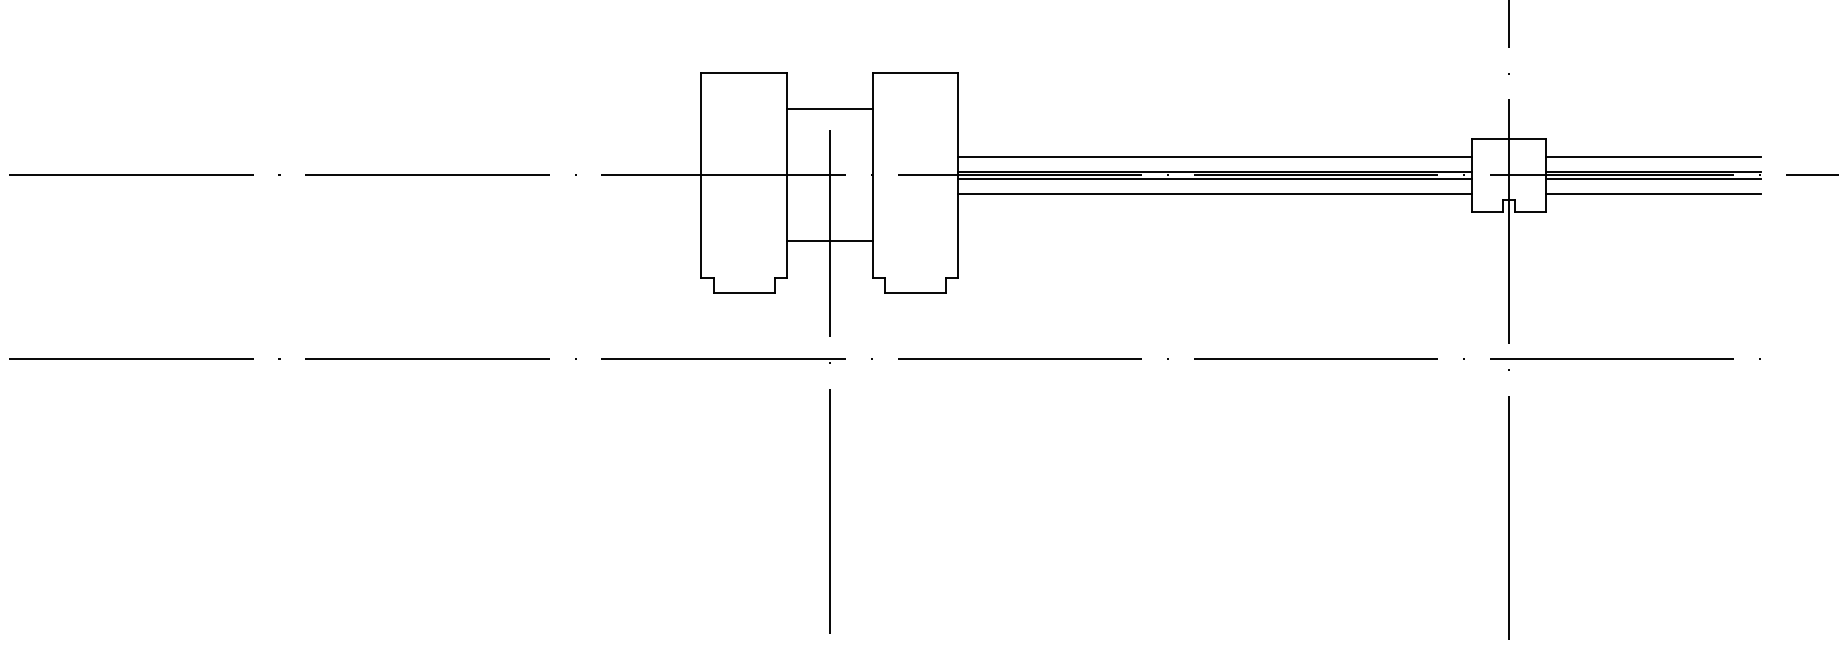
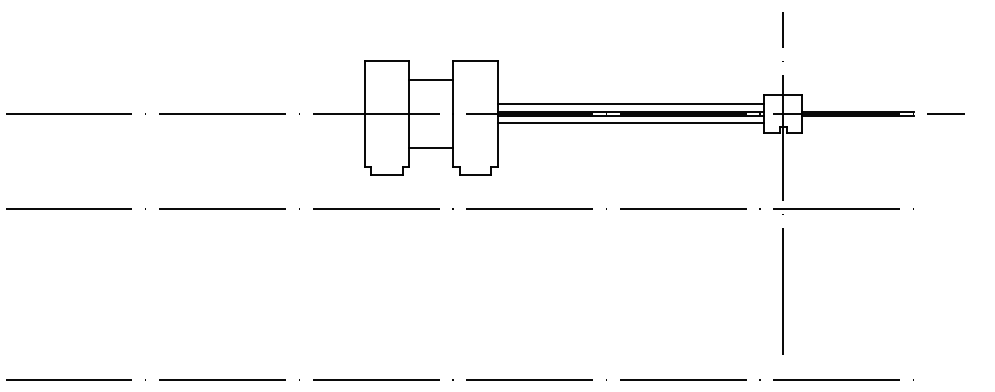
line: (1651, 157) -> (857, 104), removed
line: (1651, 193) -> (857, 123), removed
line: (830, 380) -> (431, 220), removed

